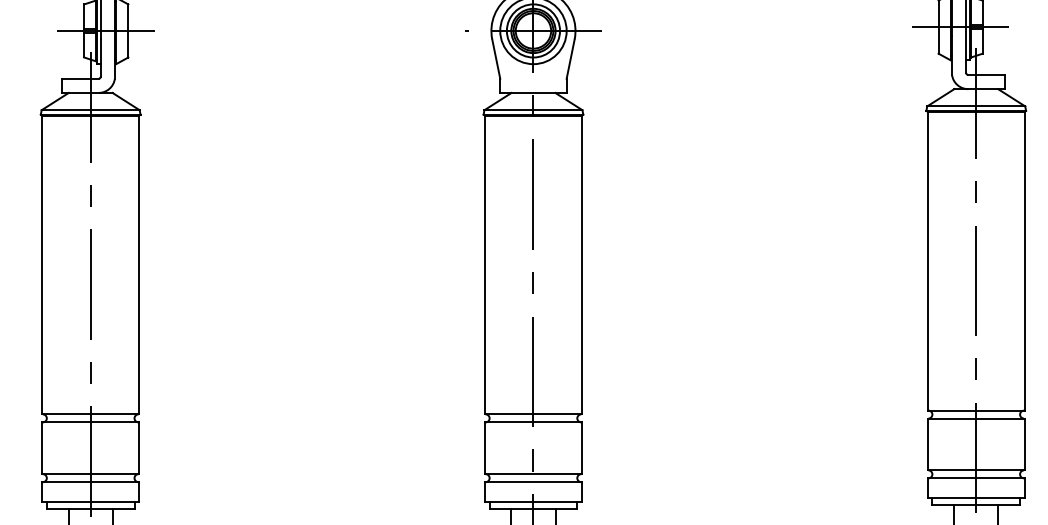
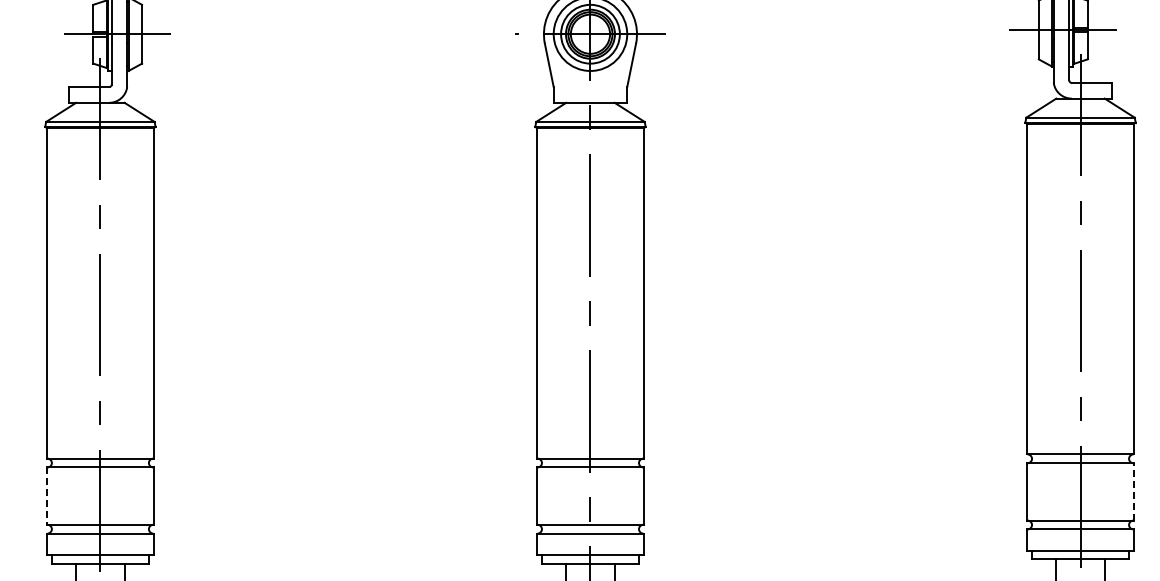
line: (1024, 444) -> (1134, 491), solid -> dashed
line: (41, 448) -> (46, 496), solid -> dashed

